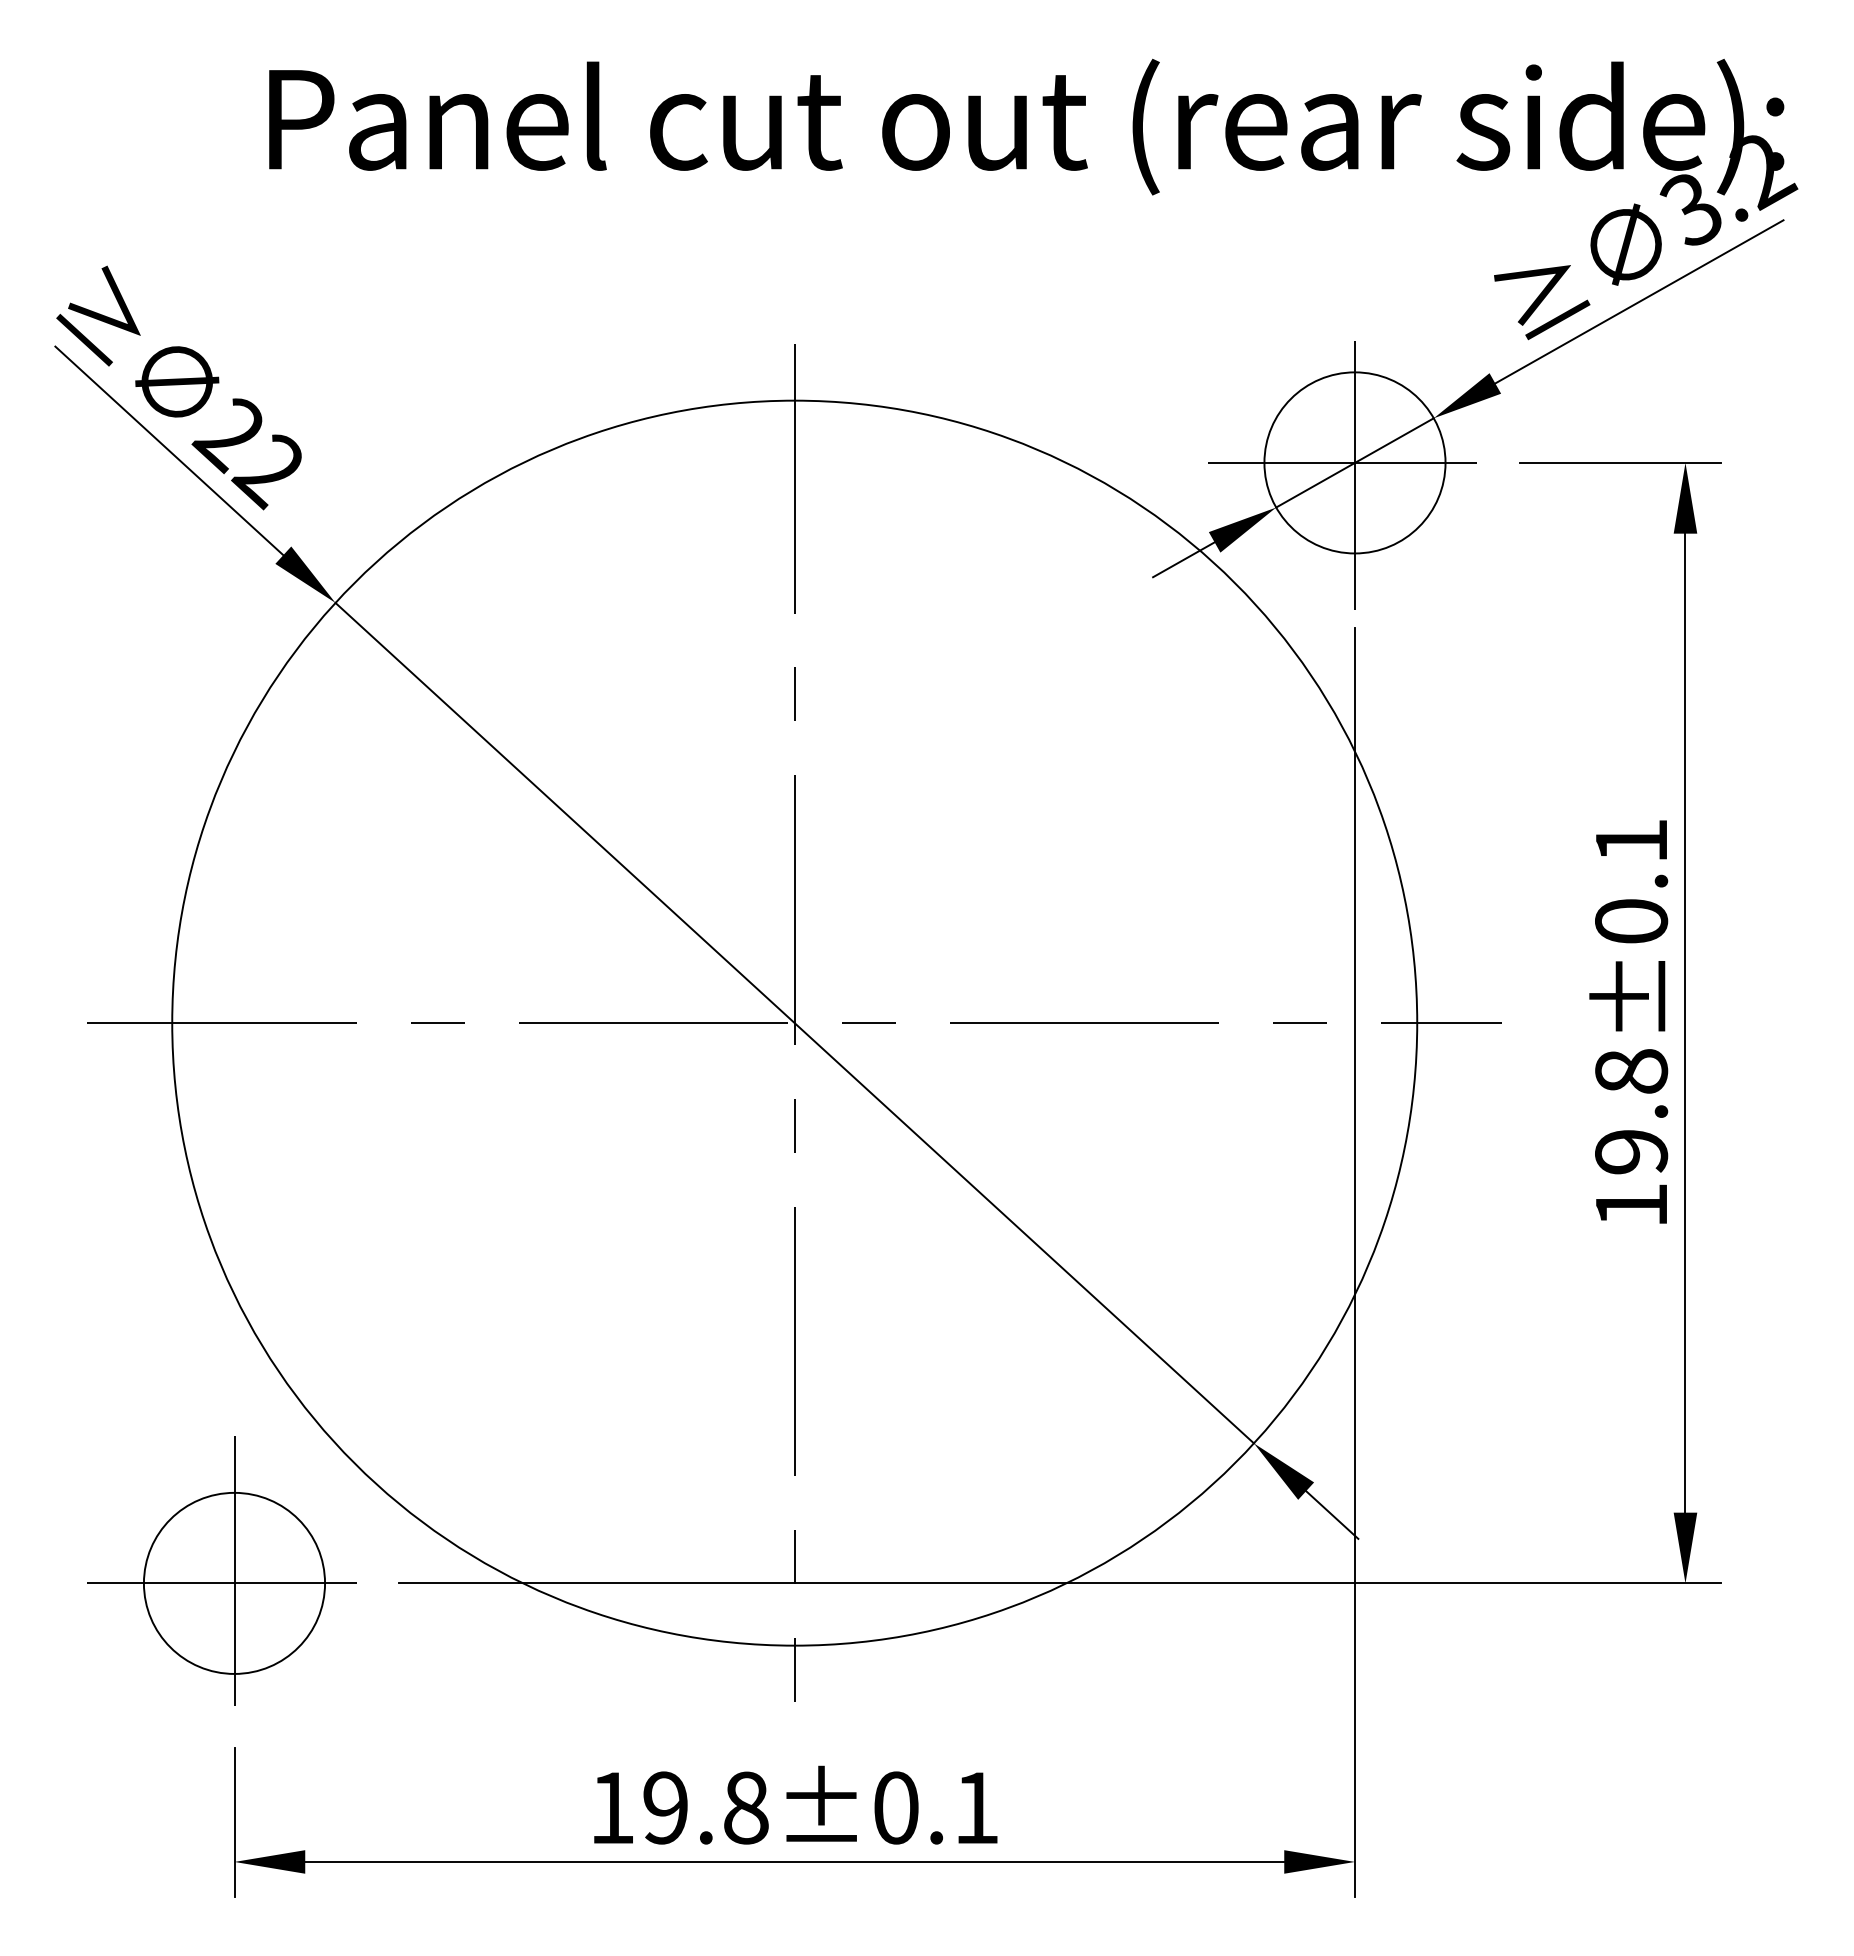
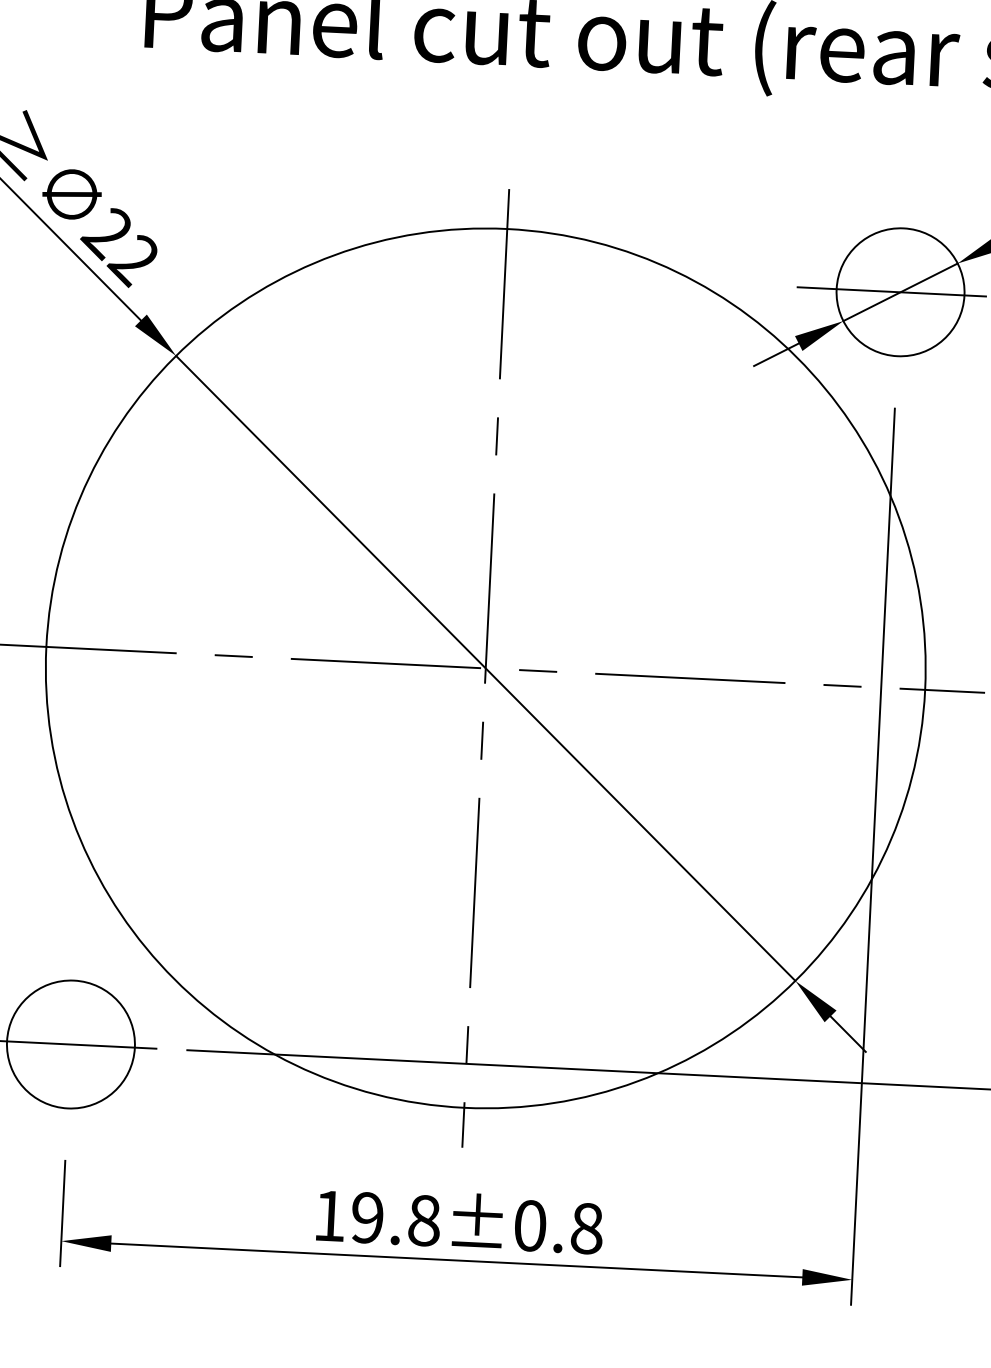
line: (1354, 462) -> (900, 291), removed
line: (234, 1583) -> (70, 1044), removed
text: (976, 1807) -> (586, 1228), 19.8±0.1 -> 19.8±0.8

